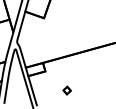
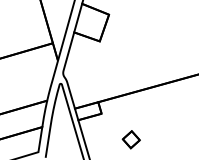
part: (66, 90) -> (130, 139), size x1.67

